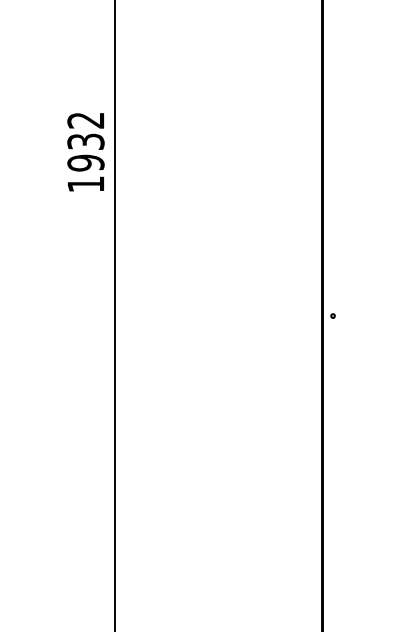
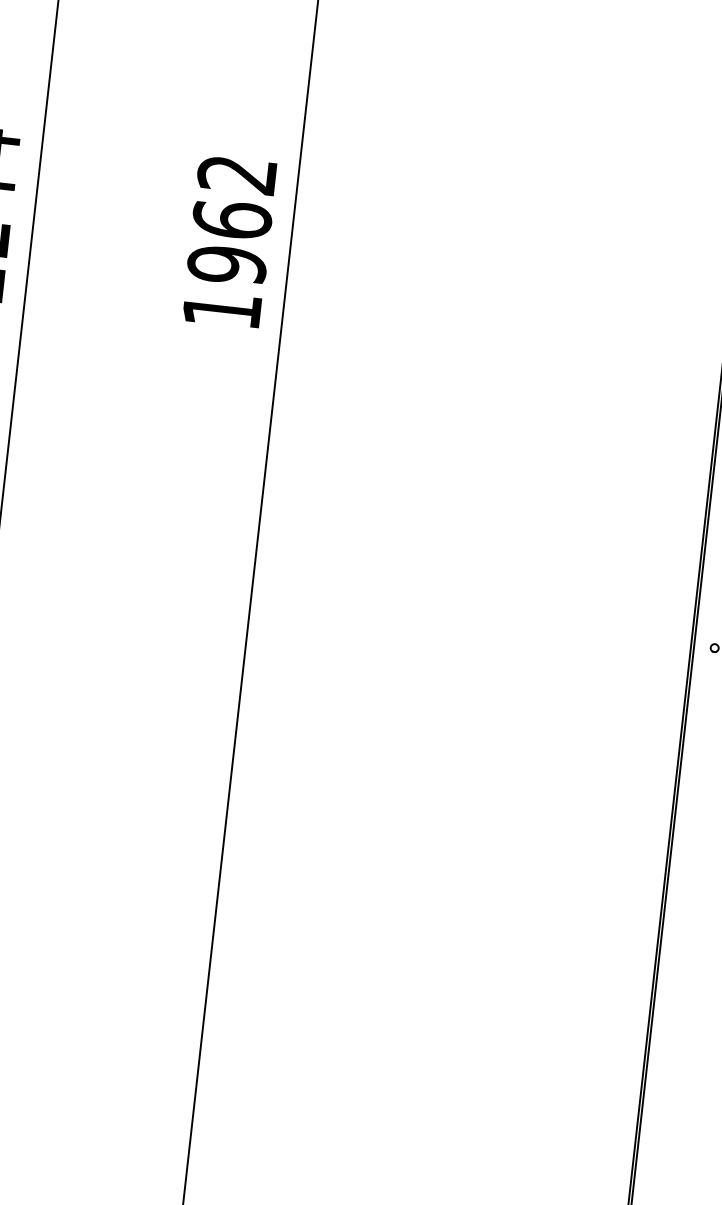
text: (85, 141) -> (231, 219), 1932 -> 1962

